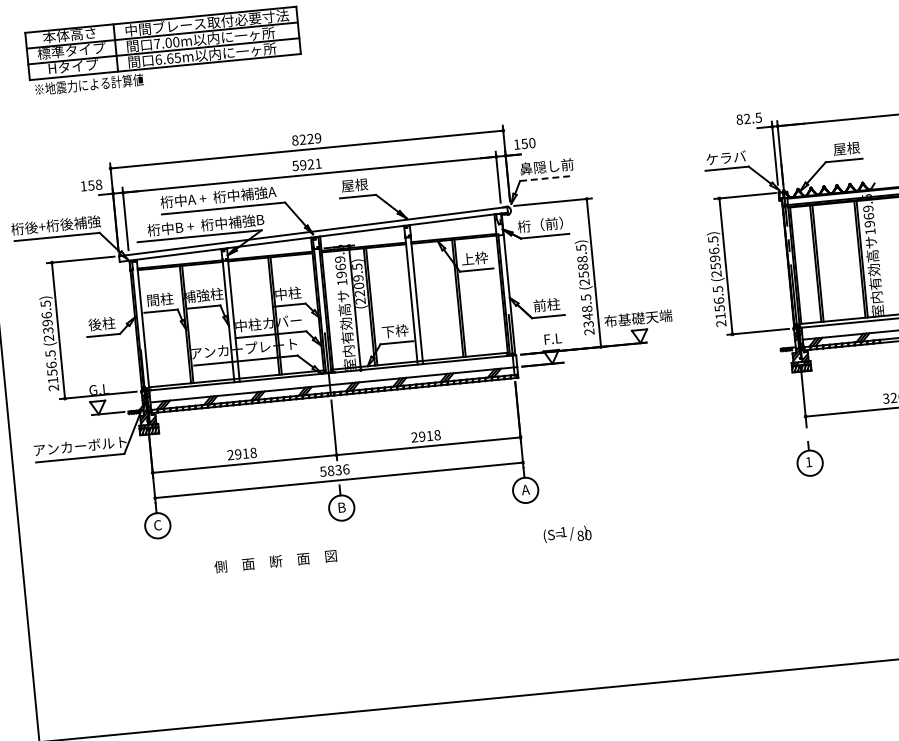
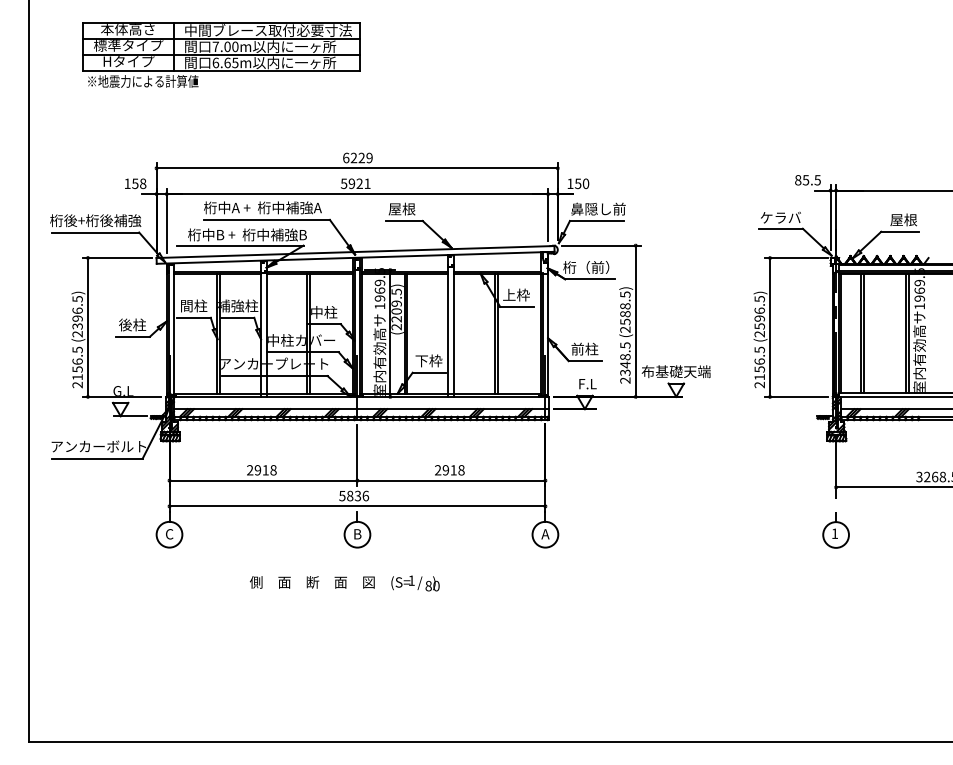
text: (747, 119) -> (806, 180), 82.5 -> 85.5
text: (295, 139) -> (346, 157), 8229 -> 6229
line: (547, 177) -> (597, 220), dashed -> solid
text: (567, 534) -> (415, 583), moved
text: (275, 561) -> (312, 582), moved

